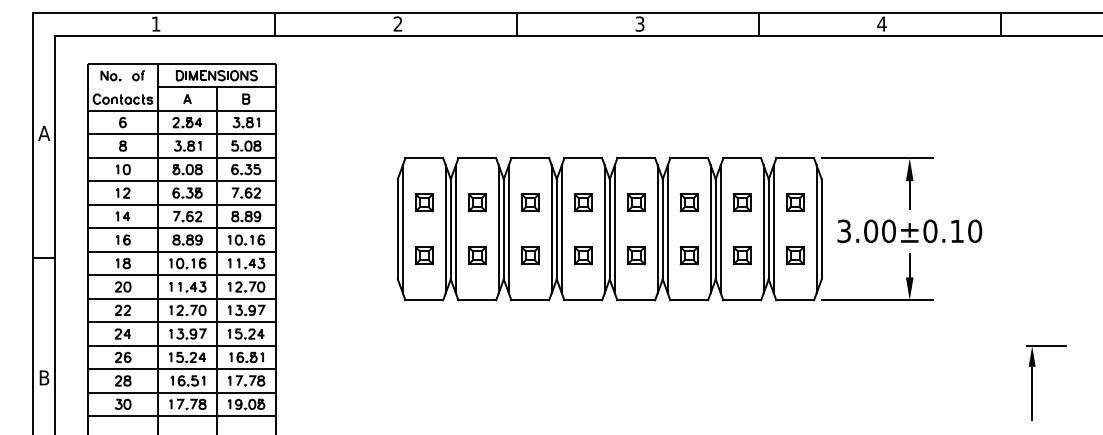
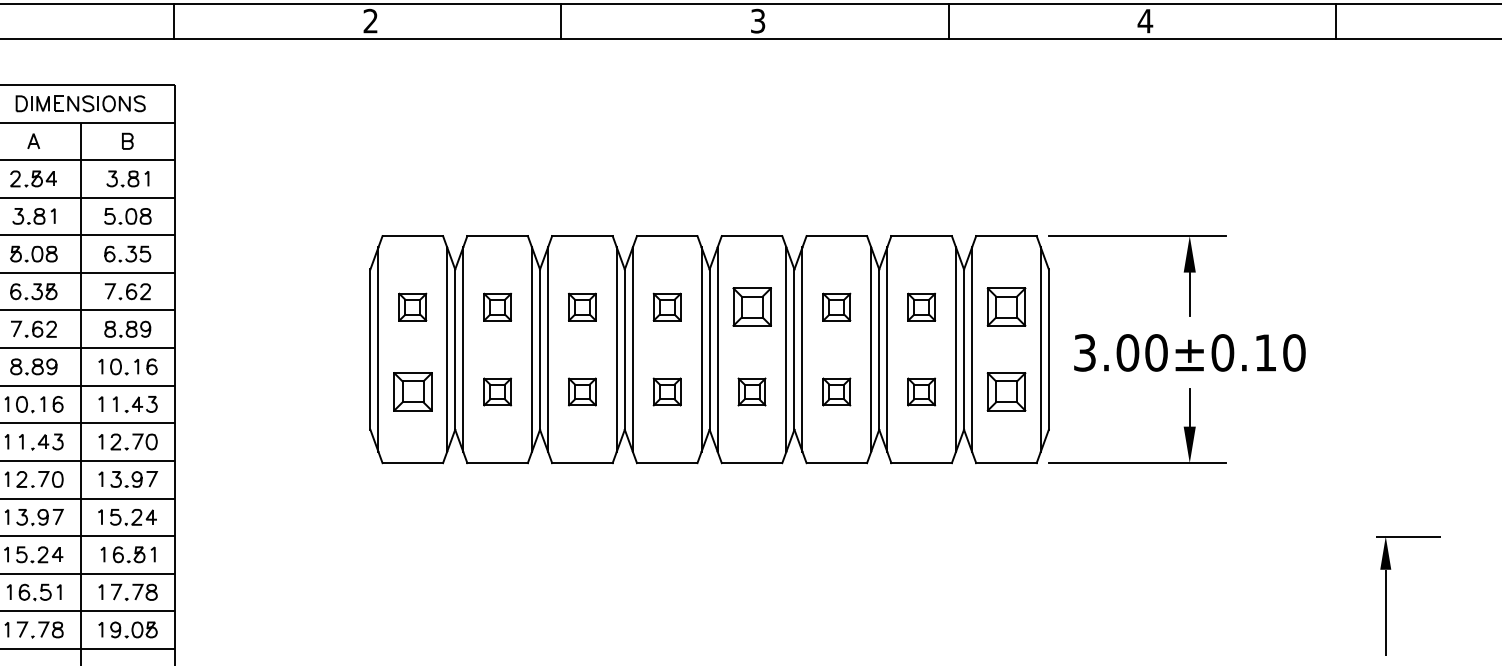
part: (635, 202) -> (750, 306), size x1.4
part: (794, 202) -> (1005, 306), size x1.4
part: (423, 255) -> (411, 391), size x1.4
part: (794, 255) -> (1005, 391), size x1.4

